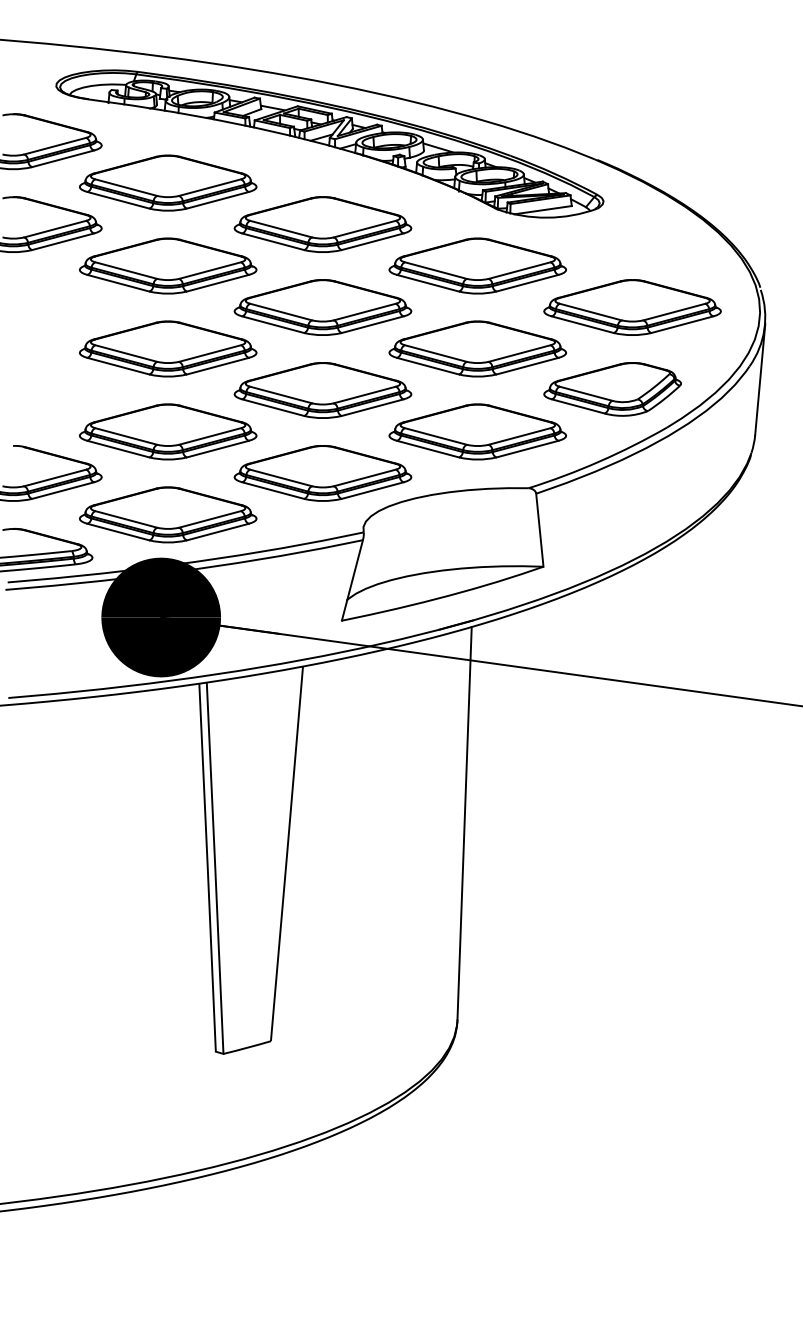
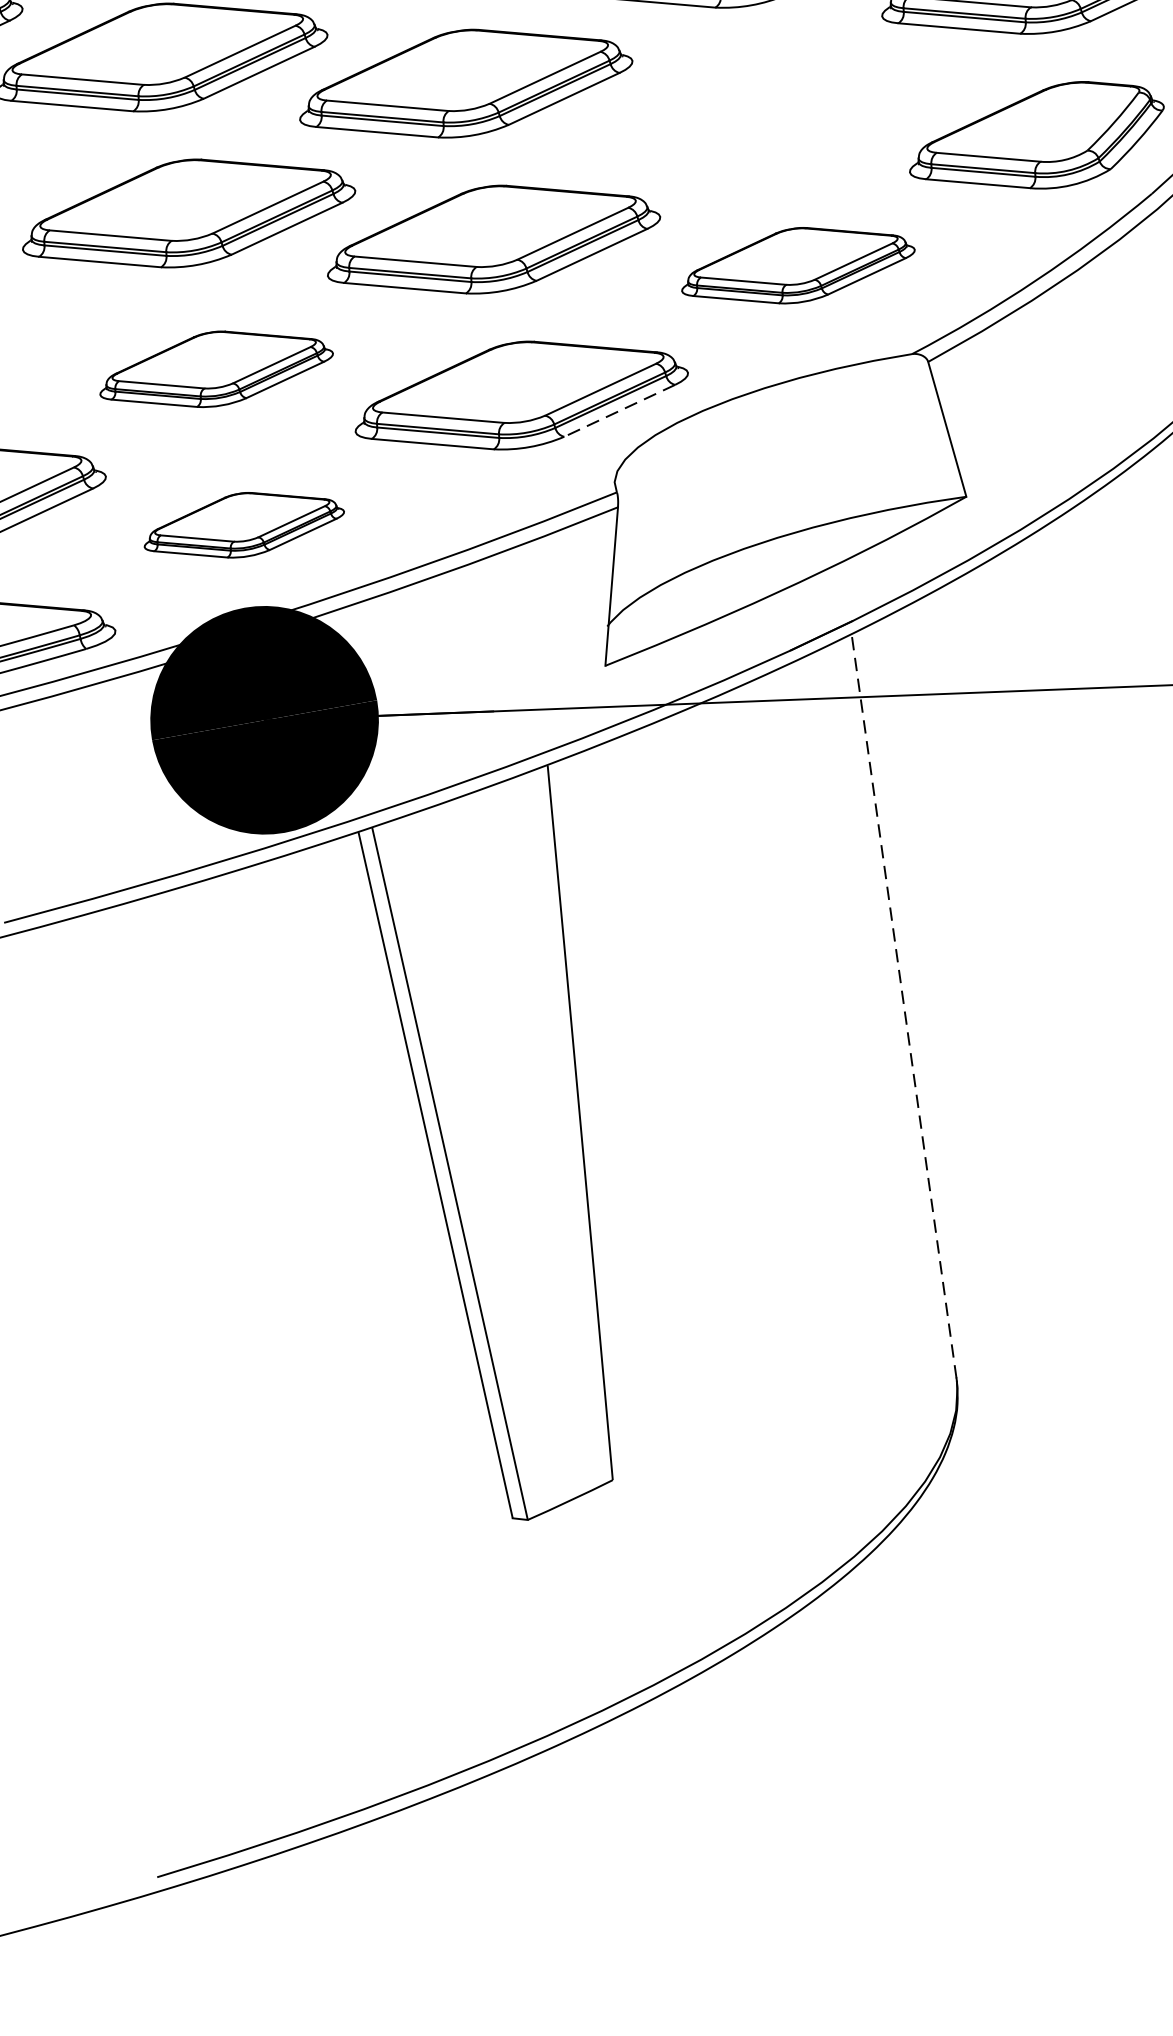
part: (477, 348) -> (769, 108), removed
part: (168, 431) -> (216, 368), size x0.7
part: (477, 431) -> (796, 264), size x0.7
line: (372, 490) -> (619, 410), solid -> dashed
part: (168, 514) -> (243, 524), size x0.6
line: (464, 823) -> (903, 1005), solid -> dashed

